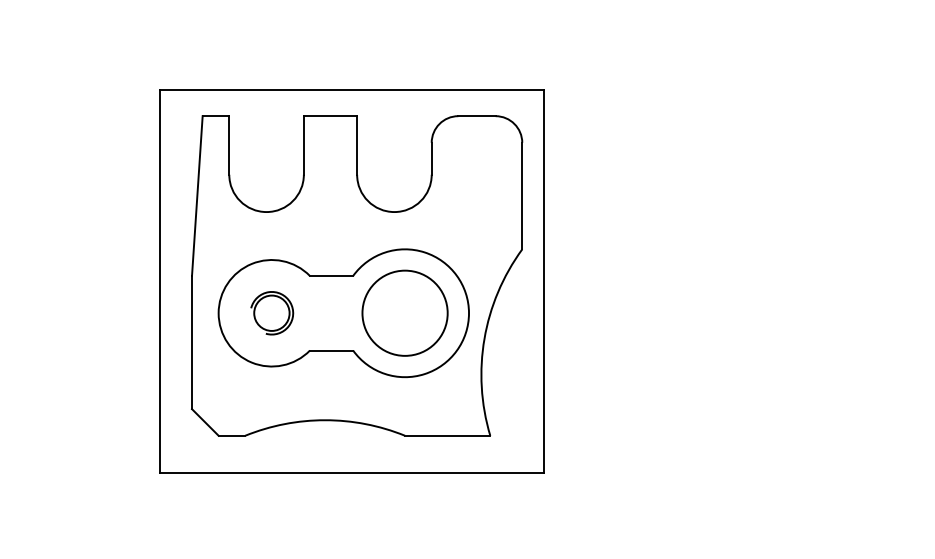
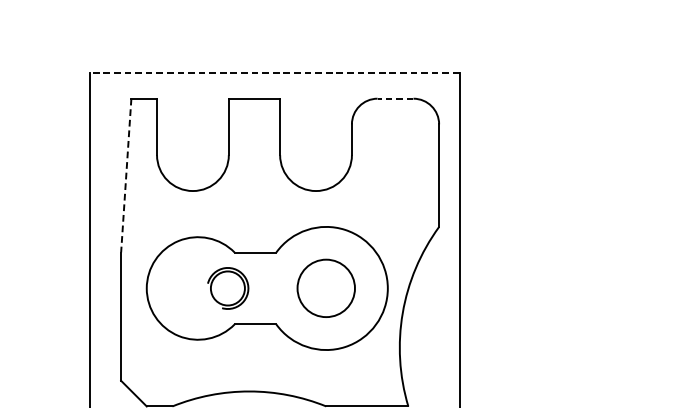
line: (351, 89) -> (274, 73), solid -> dashed
line: (476, 116) -> (395, 99), solid -> dashed
line: (197, 196) -> (126, 176), solid -> dashed
circle: (404, 312) -> (325, 287), size x0.7
part: (272, 313) -> (228, 288), moved

